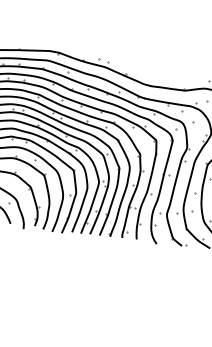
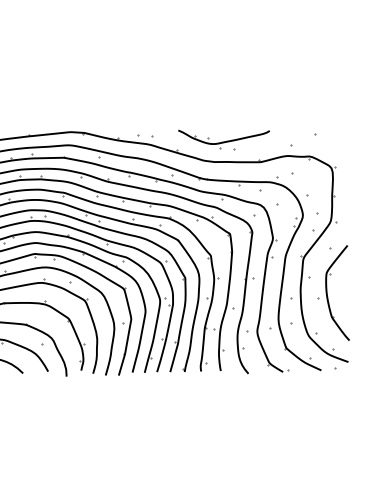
part: (160, 70) -> (223, 139), added

